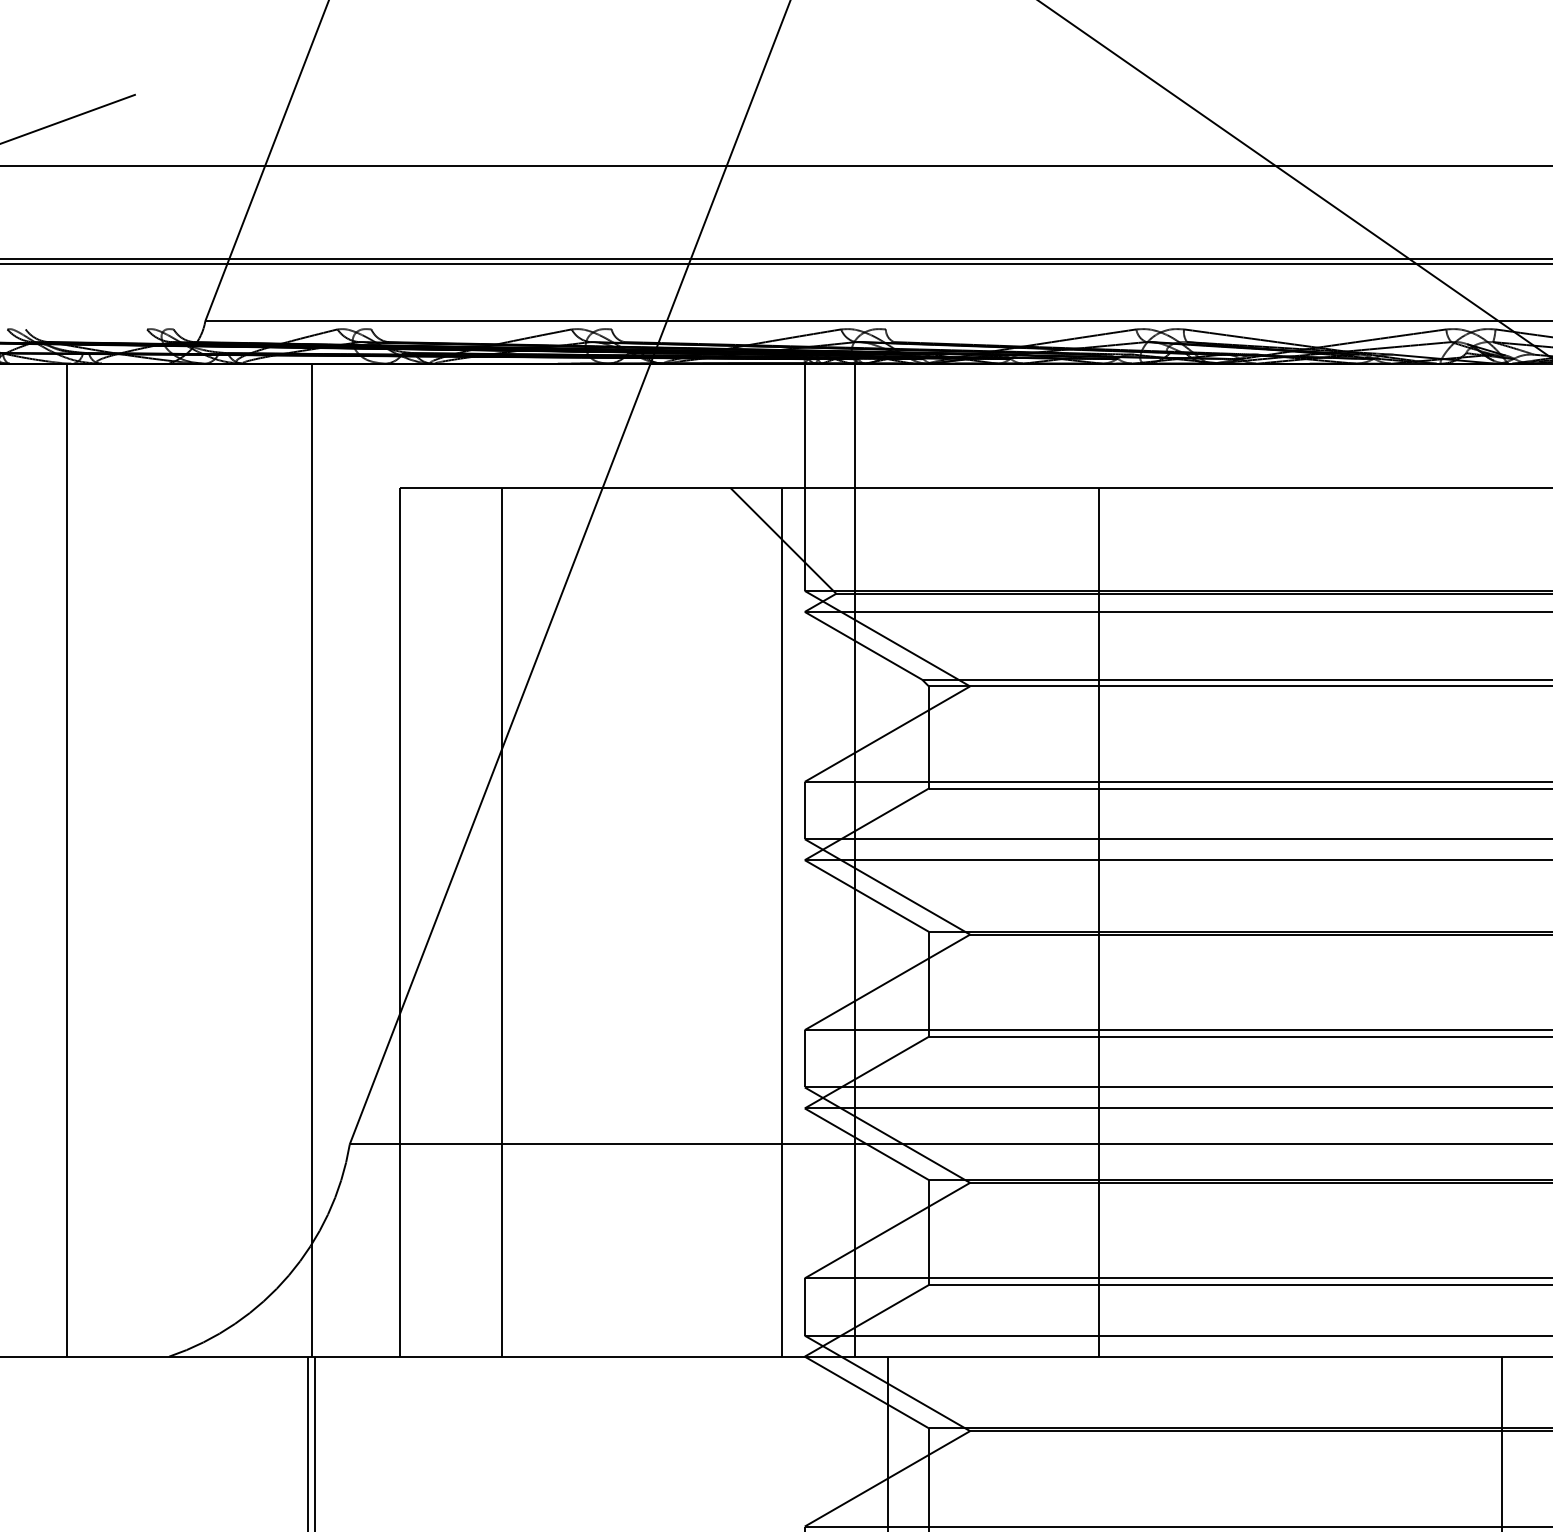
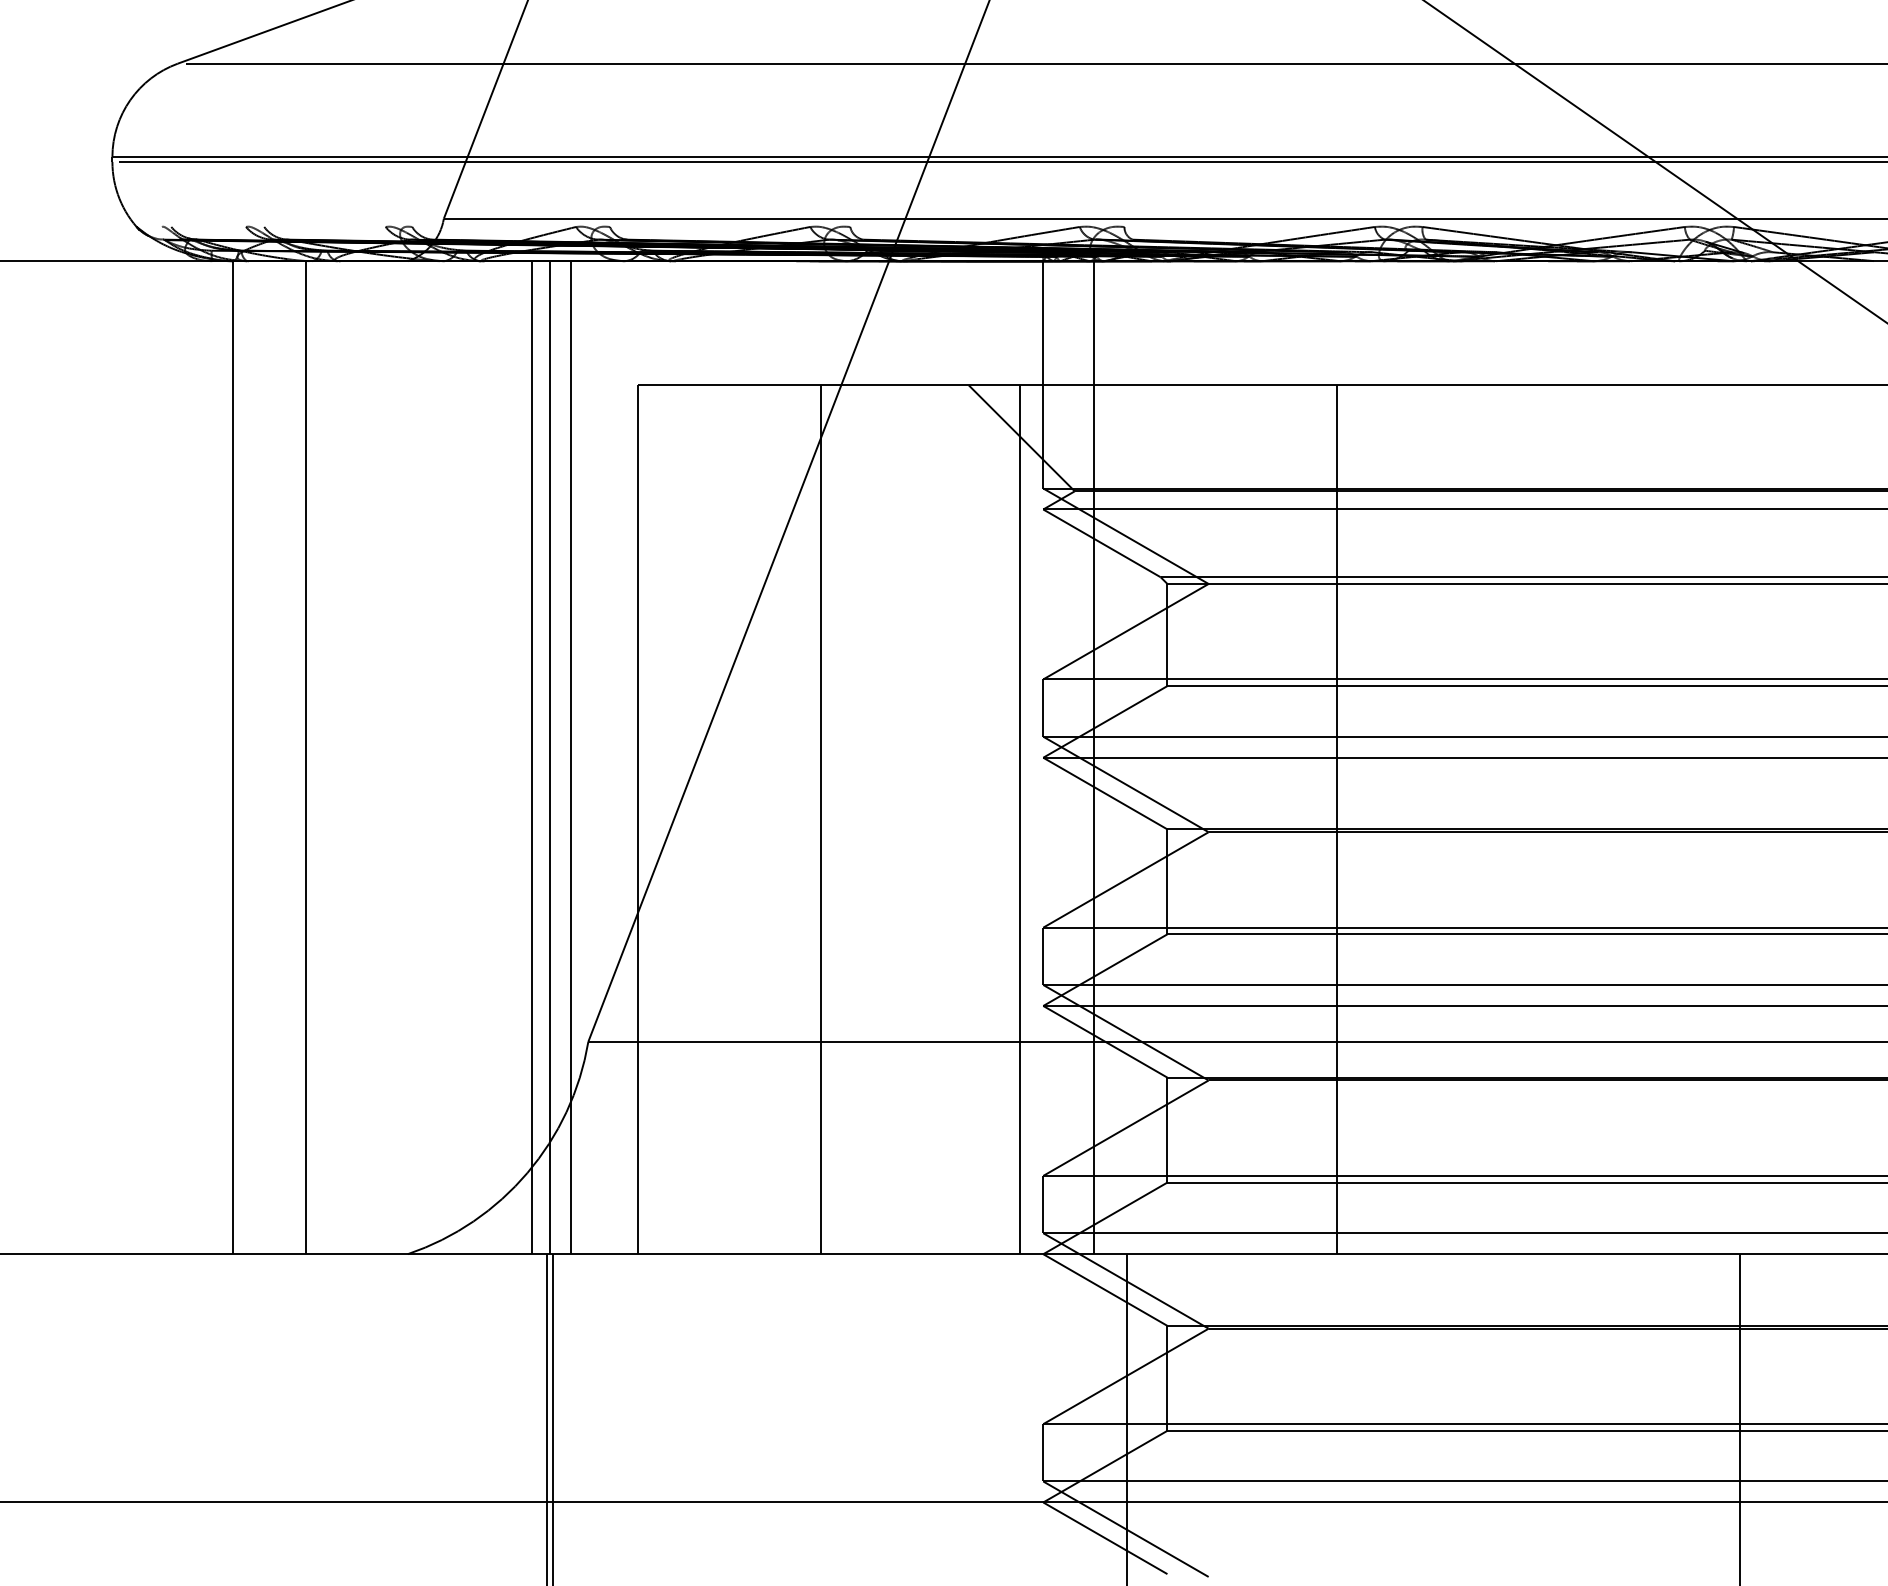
line: (292, 859) -> (531, 757), added
line: (331, 859) -> (570, 757), added
line: (501, 921) -> (820, 819), moved

